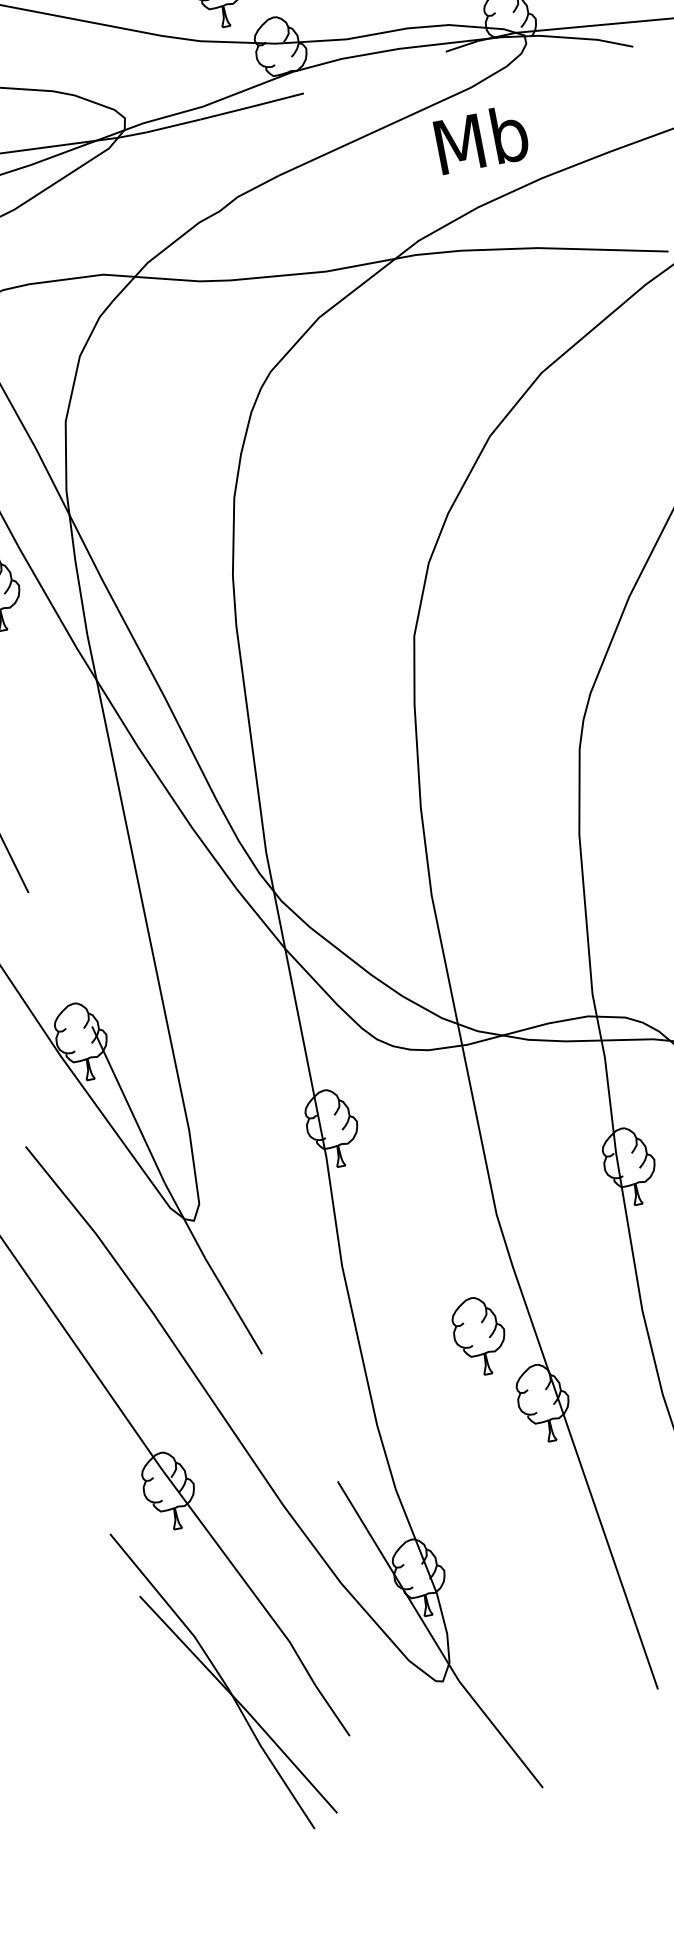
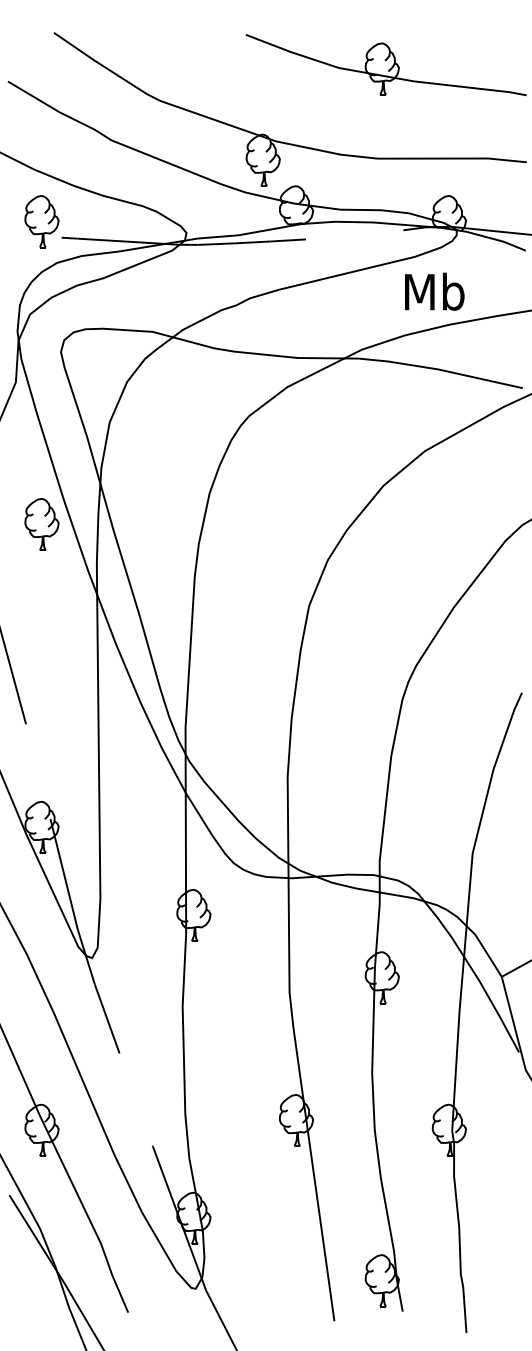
text: (481, 139) -> (434, 291), moved
part: (478, 1335) -> (262, 1068), removed

